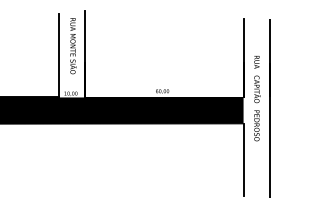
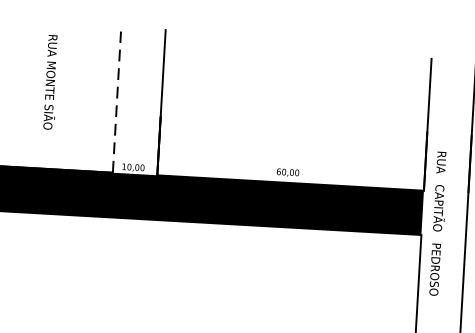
text: (73, 46) -> (51, 82), moved
line: (58, 55) -> (116, 101), solid -> dashed
text: (257, 98) -> (438, 223), moved

